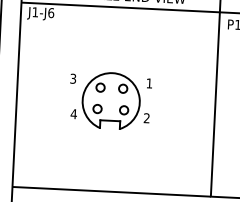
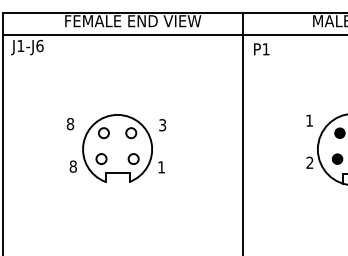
text: (73, 79) -> (70, 124), 3 -> 8
text: (149, 83) -> (162, 125), 1 -> 3
text: (74, 114) -> (73, 166), 4 -> 8
text: (146, 118) -> (161, 167), 2 -> 1

